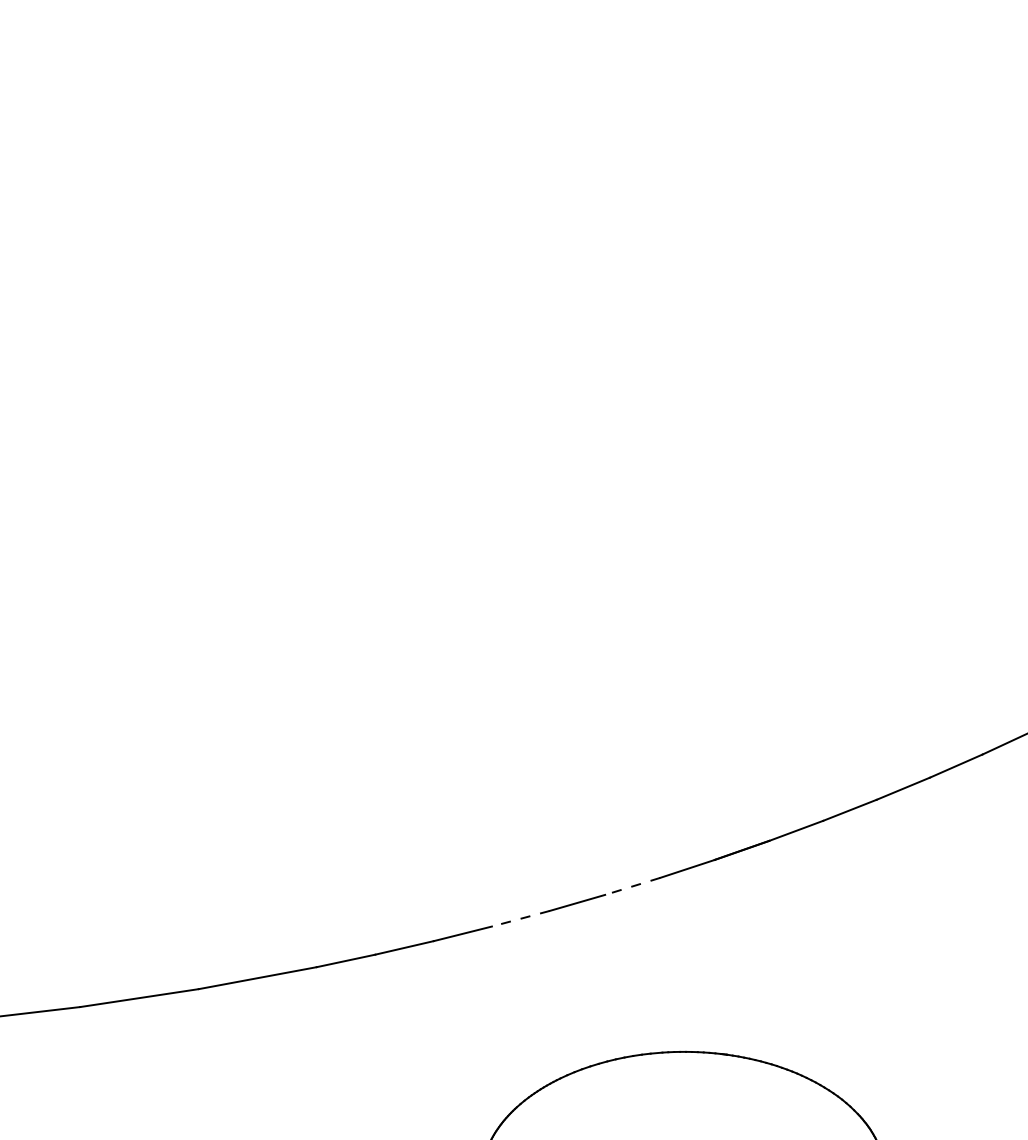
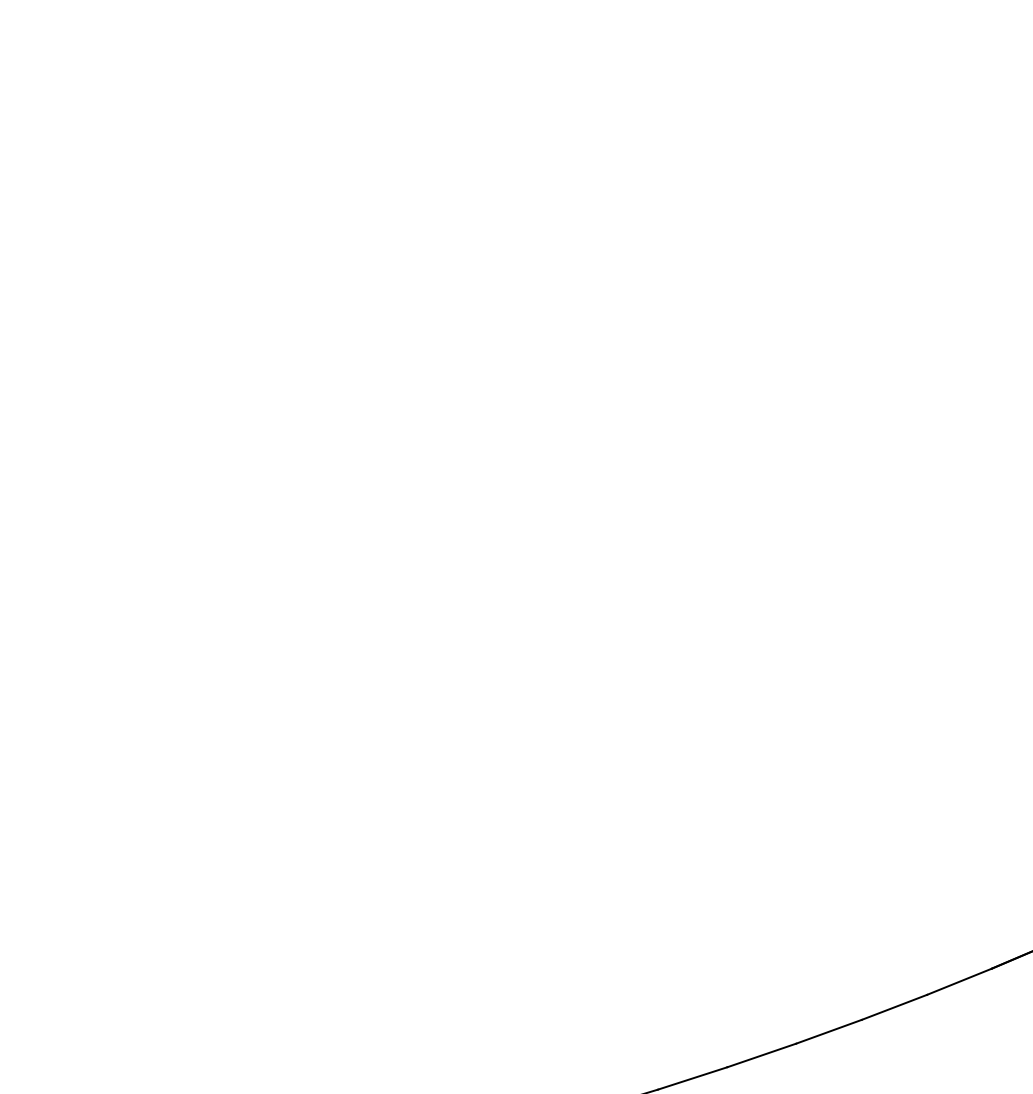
line: (632, 886) -> (894, 1007), dashed -> solid
line: (520, 918) -> (761, 1055), dashed -> solid

